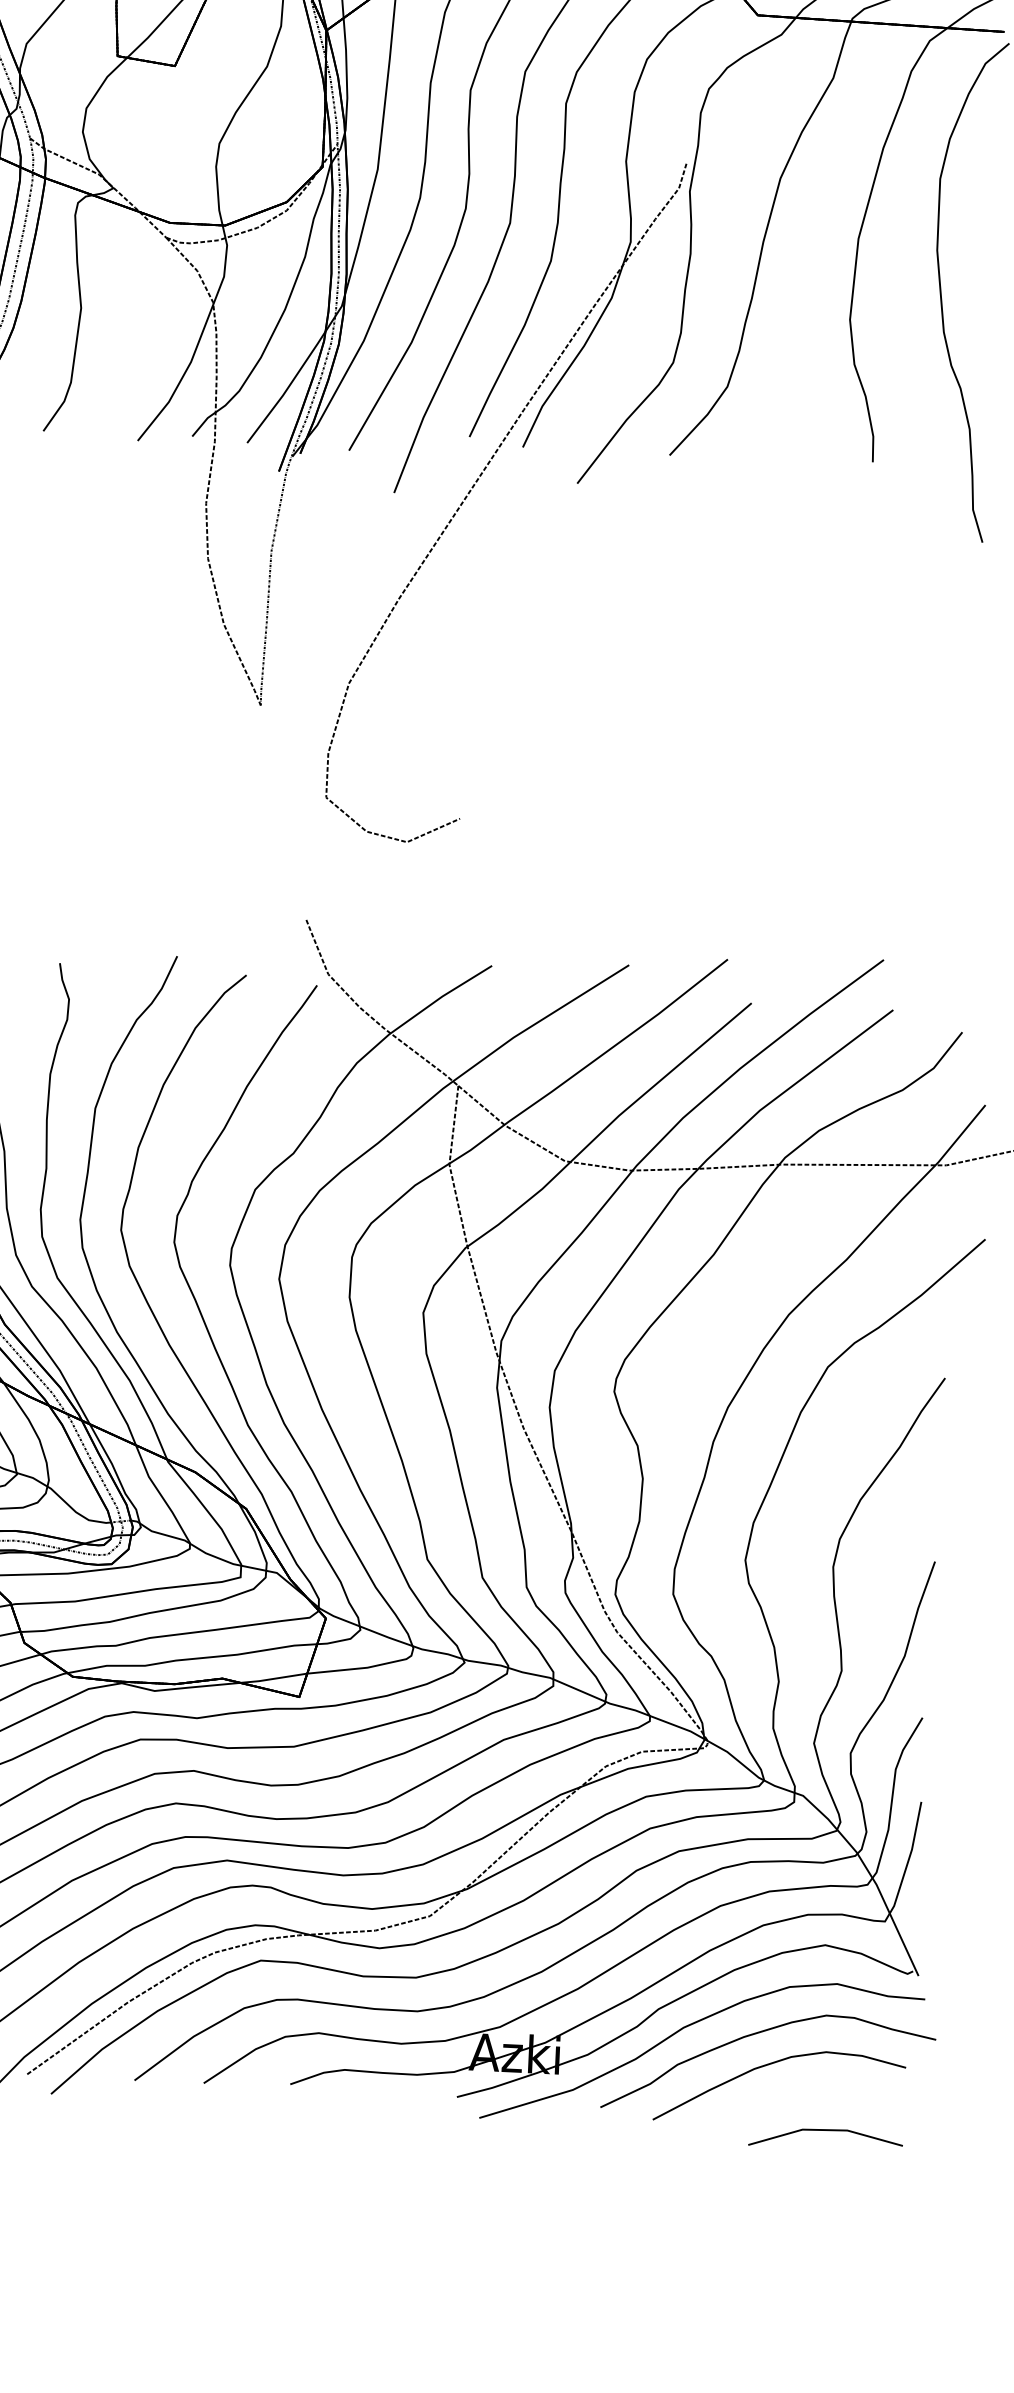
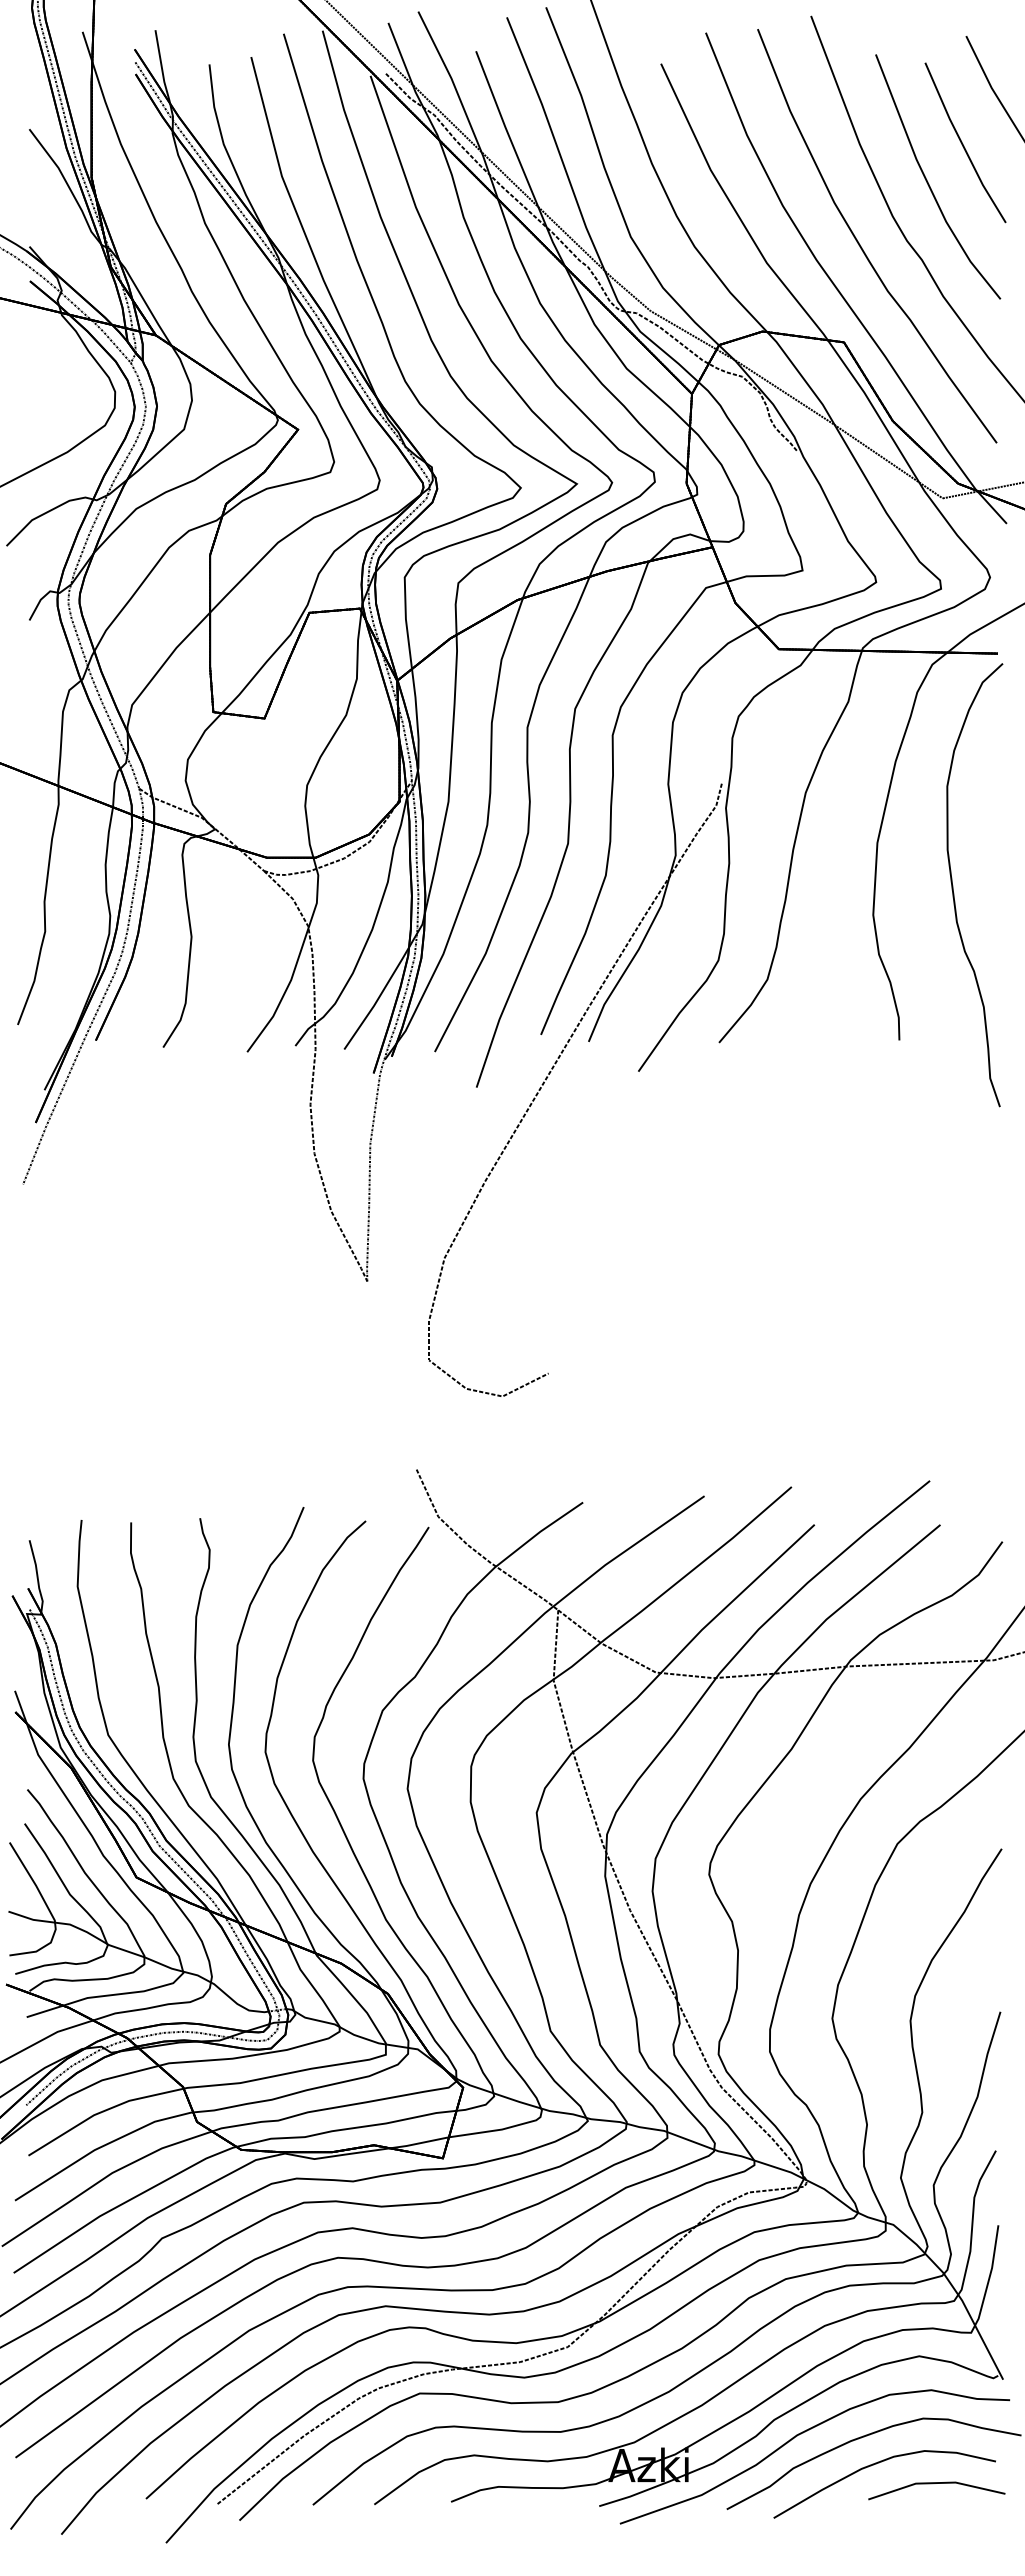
part: (822, 2131) -> (933, 2484), moved

